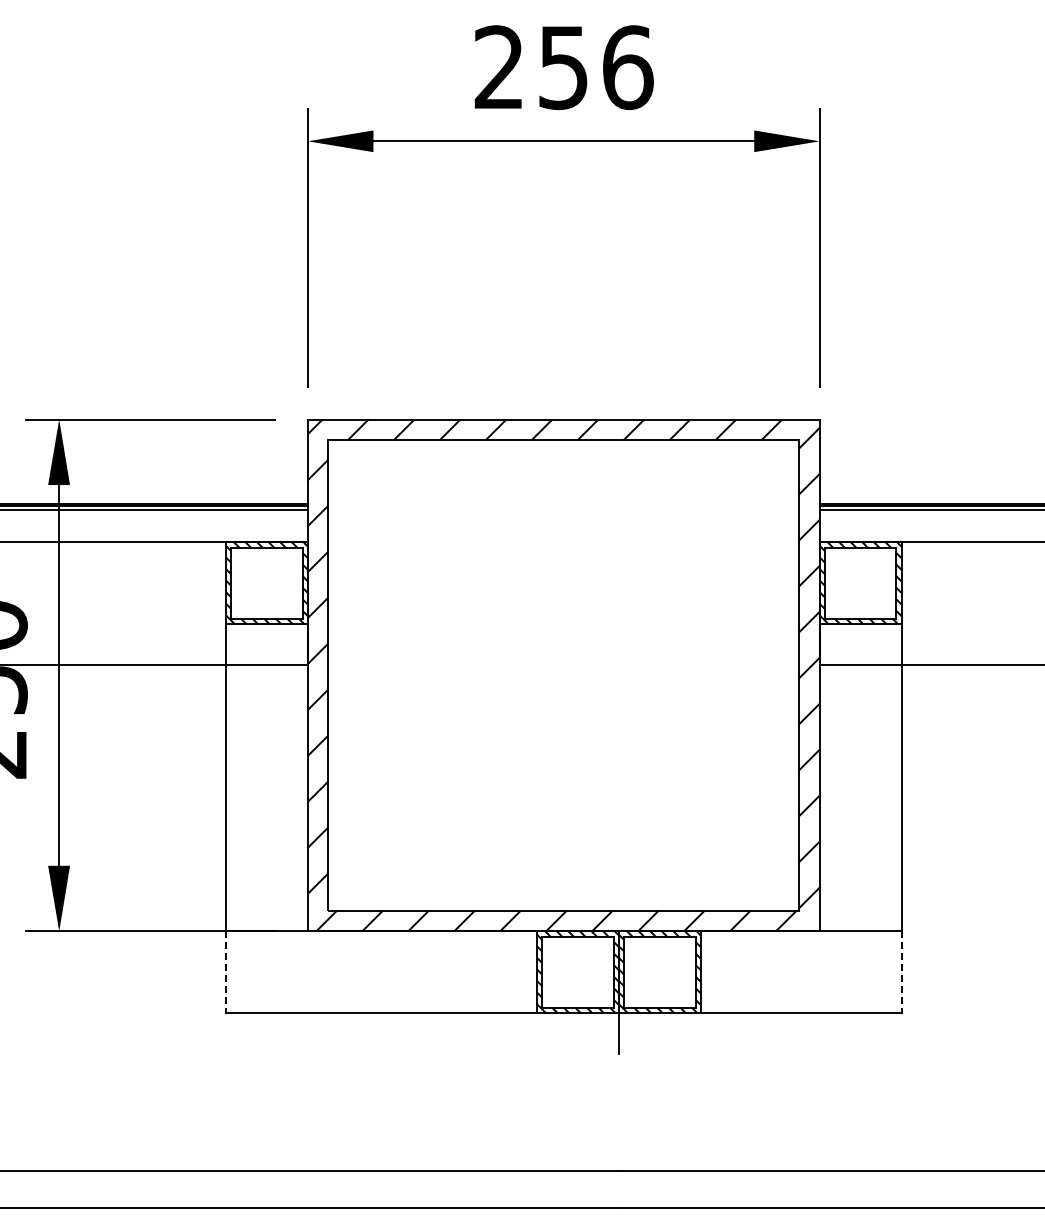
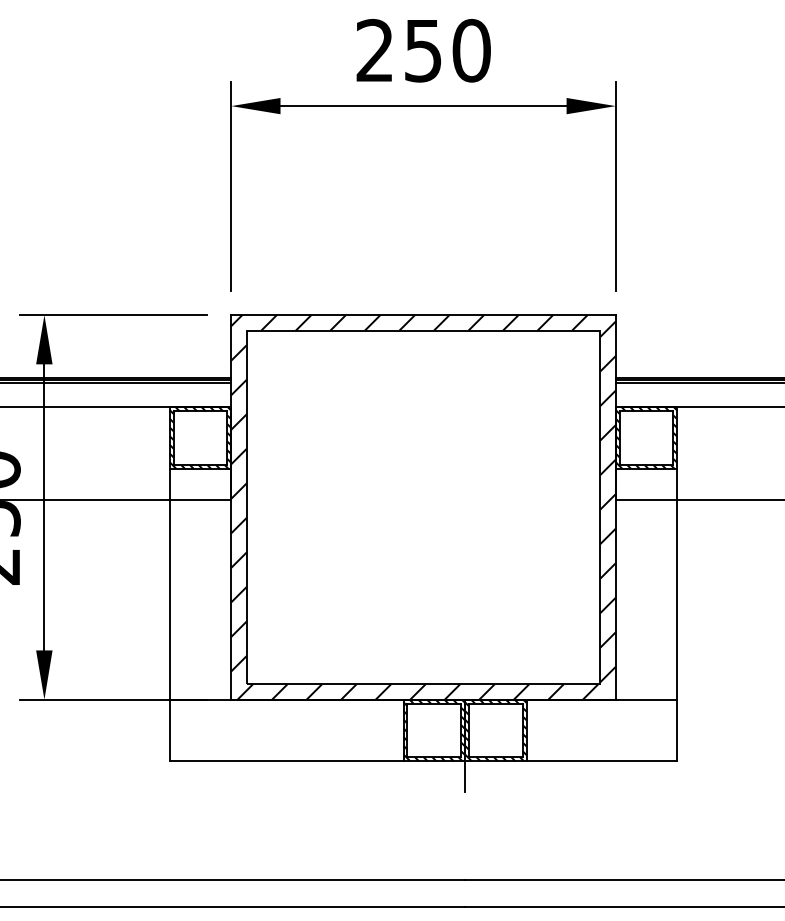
text: (627, 67) -> (471, 50), 256 -> 250
line: (225, 972) -> (169, 730), dashed -> solid
line: (901, 972) -> (677, 730), dashed -> solid

